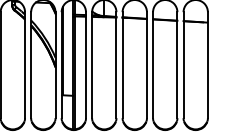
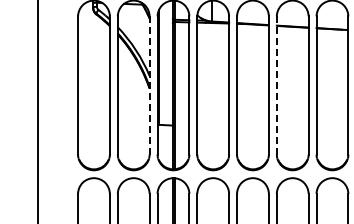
line: (55, 65) -> (149, 85), solid -> dashed
line: (152, 65) -> (276, 86), solid -> dashed

